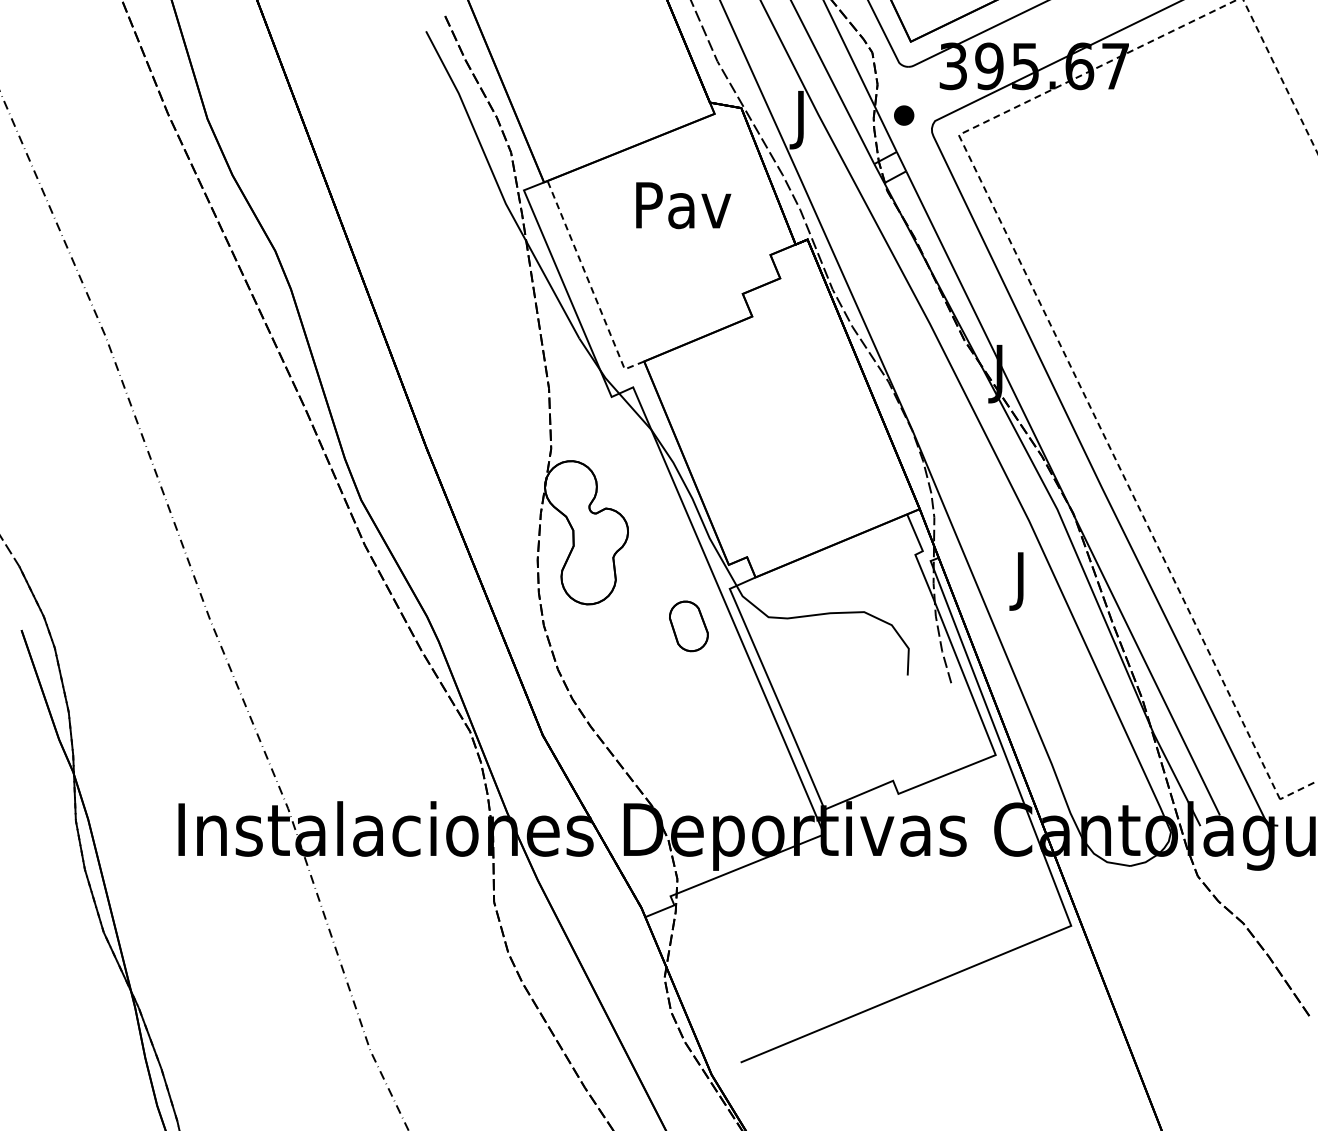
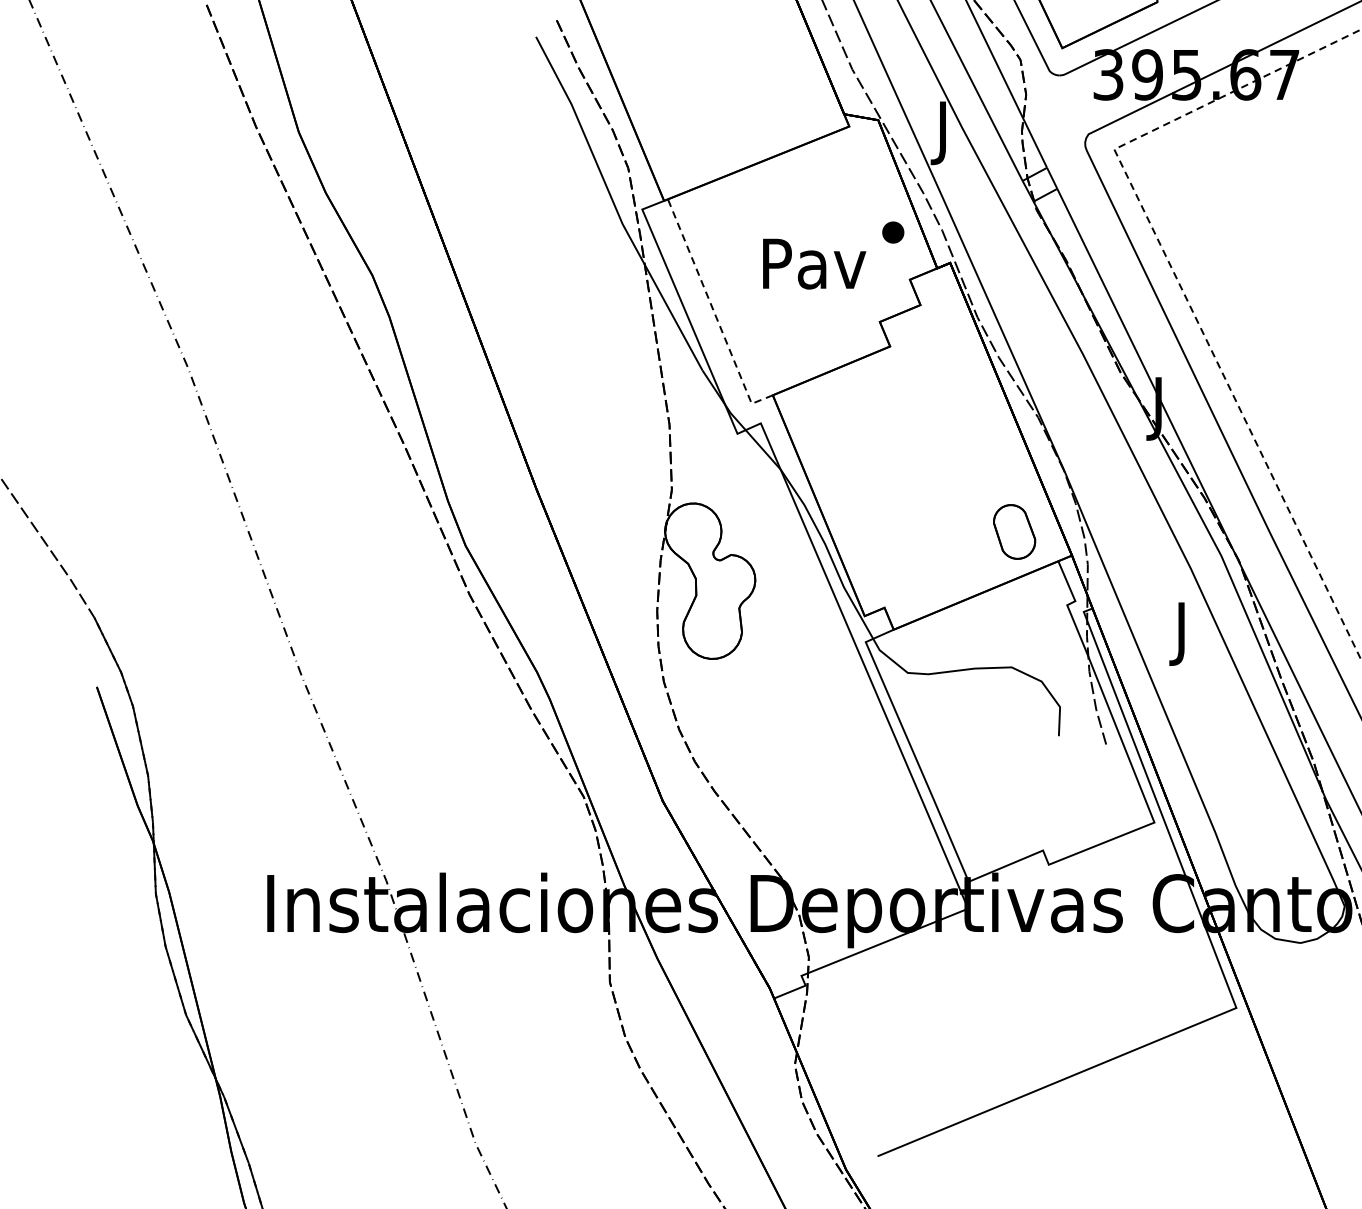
part: (904, 115) -> (893, 232), moved
text: (683, 205) -> (814, 263), moved
part: (688, 626) -> (1014, 532), moved

